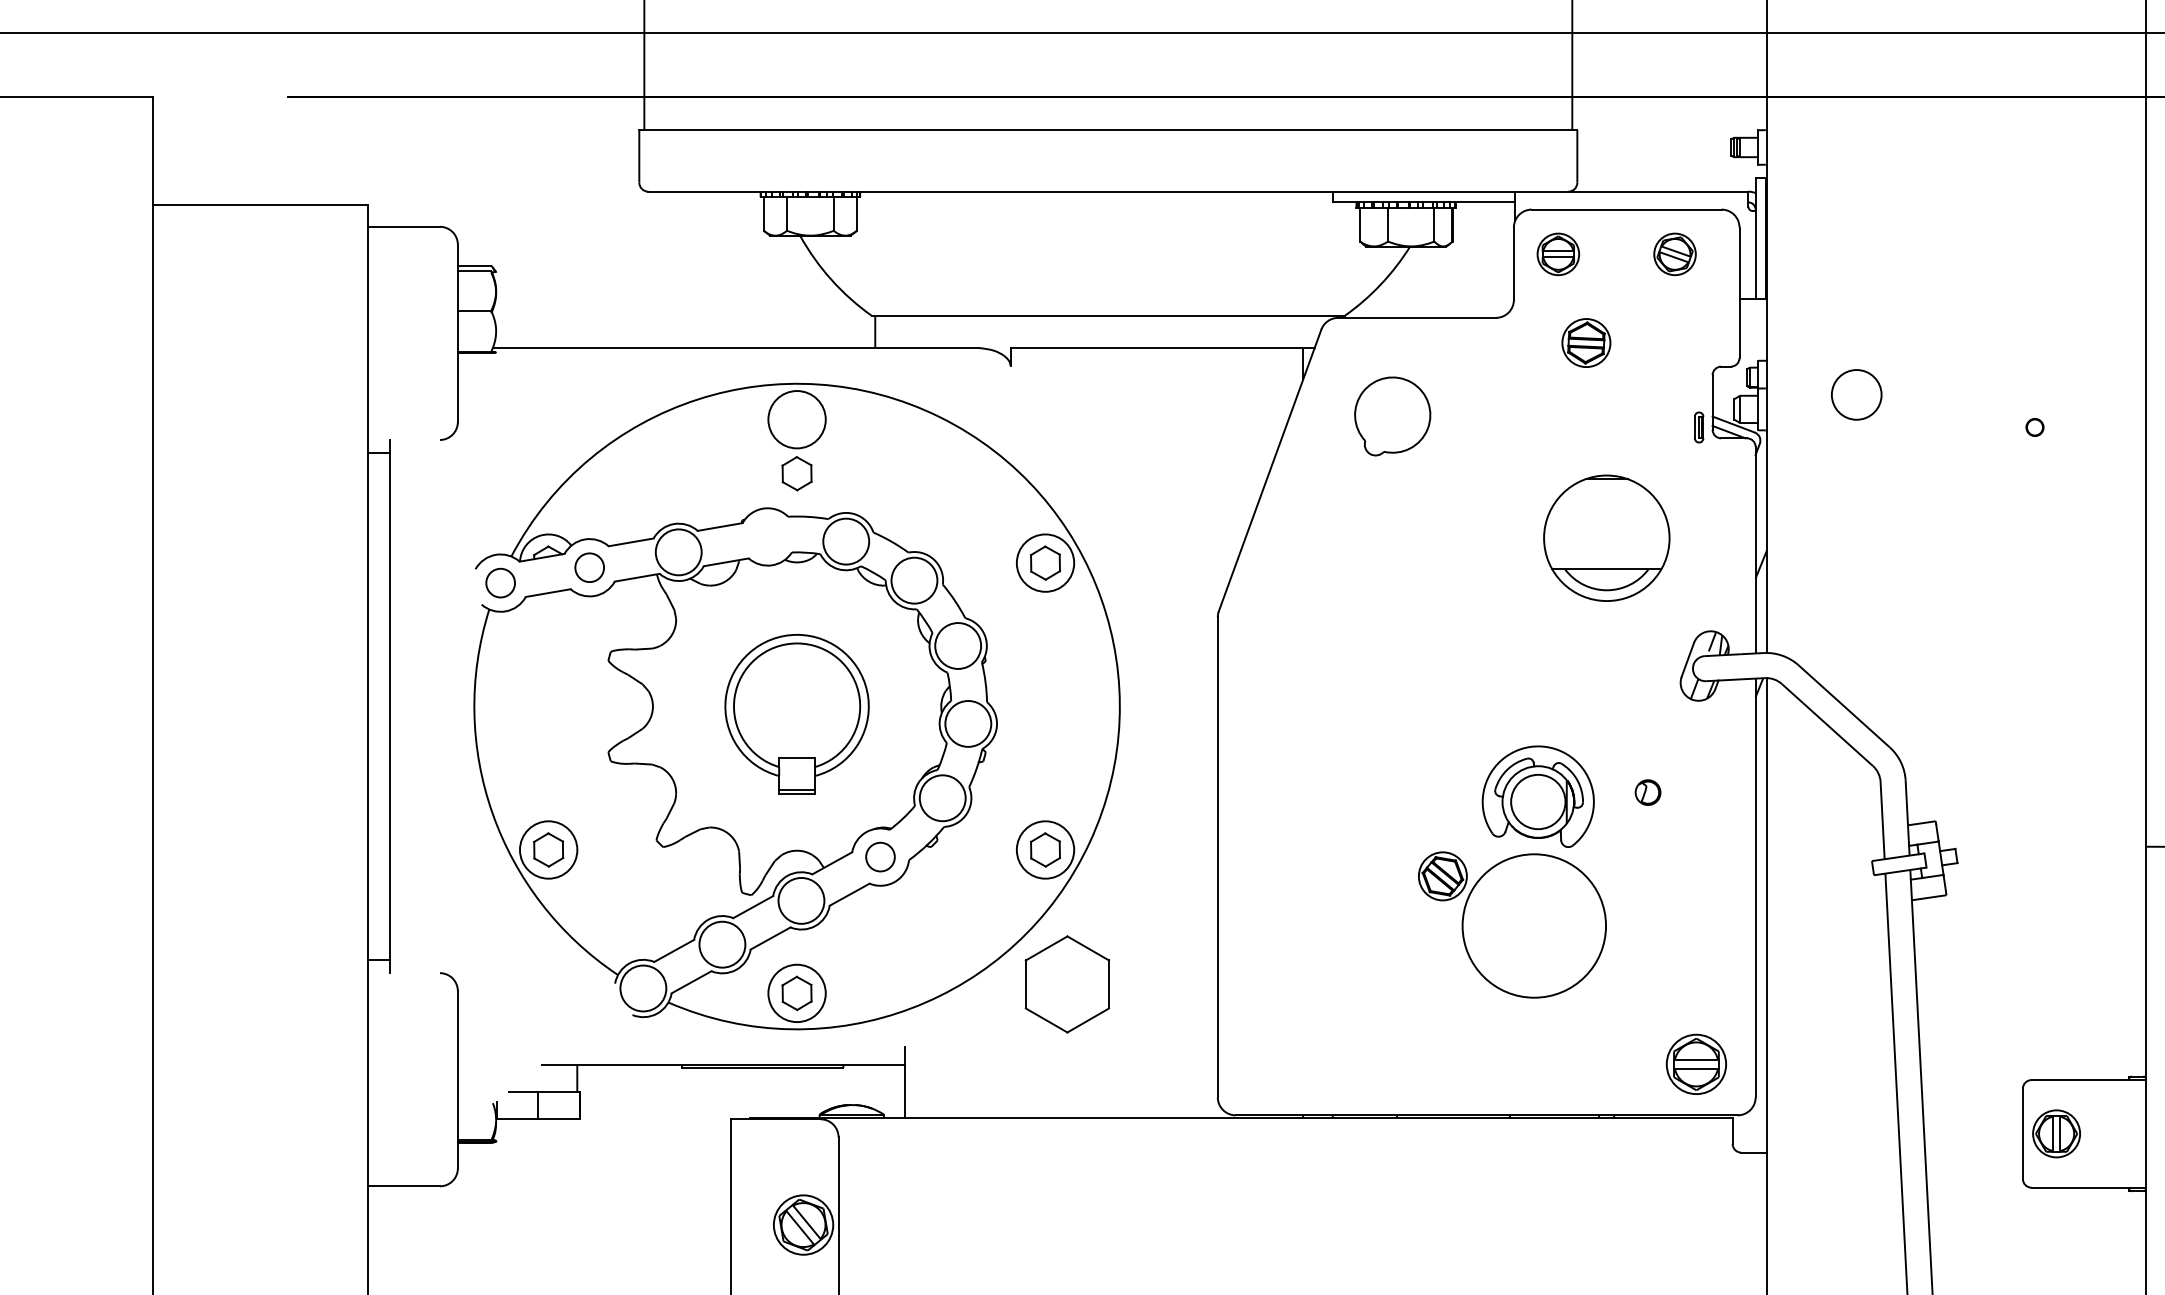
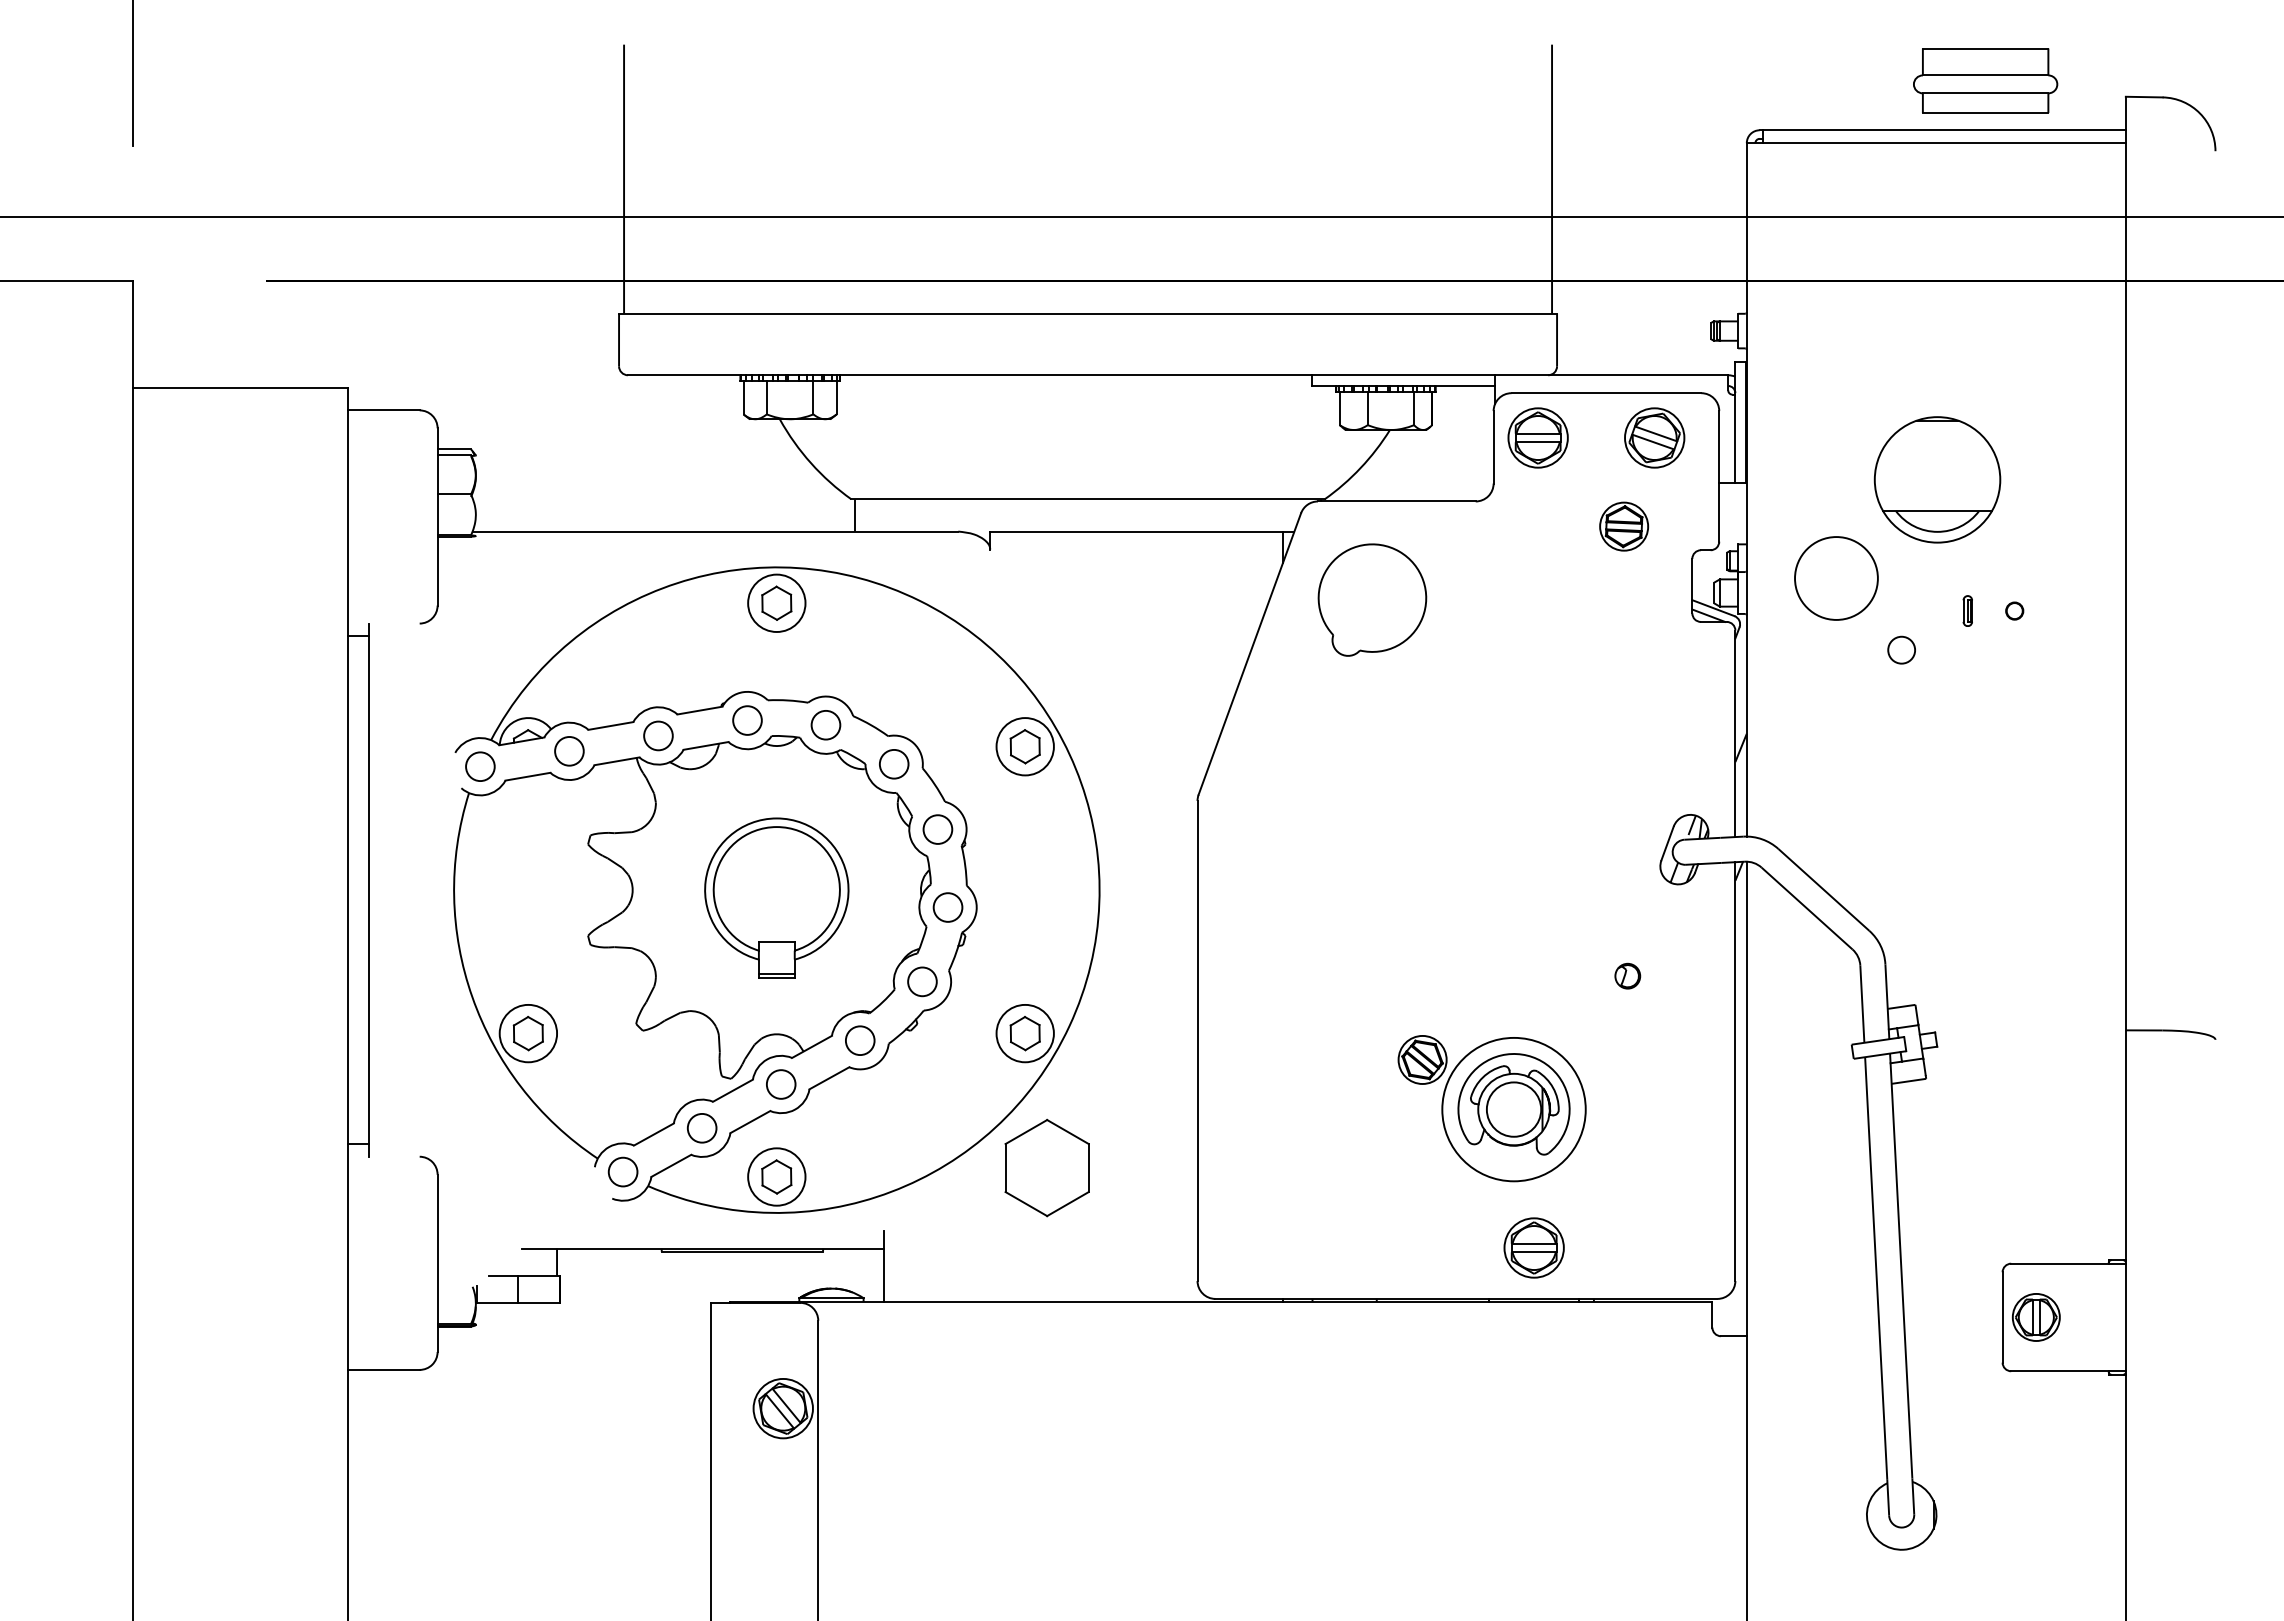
part: (1557, 253) -> (1537, 437), size x1.43
part: (1674, 253) -> (1654, 437), size x1.43
part: (1586, 342) -> (1624, 526), moved
circle: (1856, 394) -> (1836, 578), size x1.67
part: (1392, 415) -> (1372, 599), size x1.43
part: (1698, 426) -> (1967, 610), moved
circle: (1921, 465) -> (1901, 649), added
part: (796, 472) -> (776, 602), moved
circle: (767, 536) -> (747, 720), added
part: (1606, 537) -> (1937, 479), moved
circle: (845, 540) -> (825, 724), size x0.62
circle: (678, 551) -> (658, 735), size x0.62
circle: (913, 579) -> (893, 763), size x0.62
circle: (957, 645) -> (937, 829), size x0.62
circle: (967, 723) -> (947, 907), size x0.62
part: (1537, 796) -> (1513, 1104), moved
circle: (942, 797) -> (922, 981), size x0.62
circle: (800, 900) -> (780, 1084), size x0.62
circle: (721, 943) -> (701, 1127), size x0.62
circle: (642, 987) -> (622, 1171), size x0.62
part: (1695, 1063) -> (1533, 1247), moved

